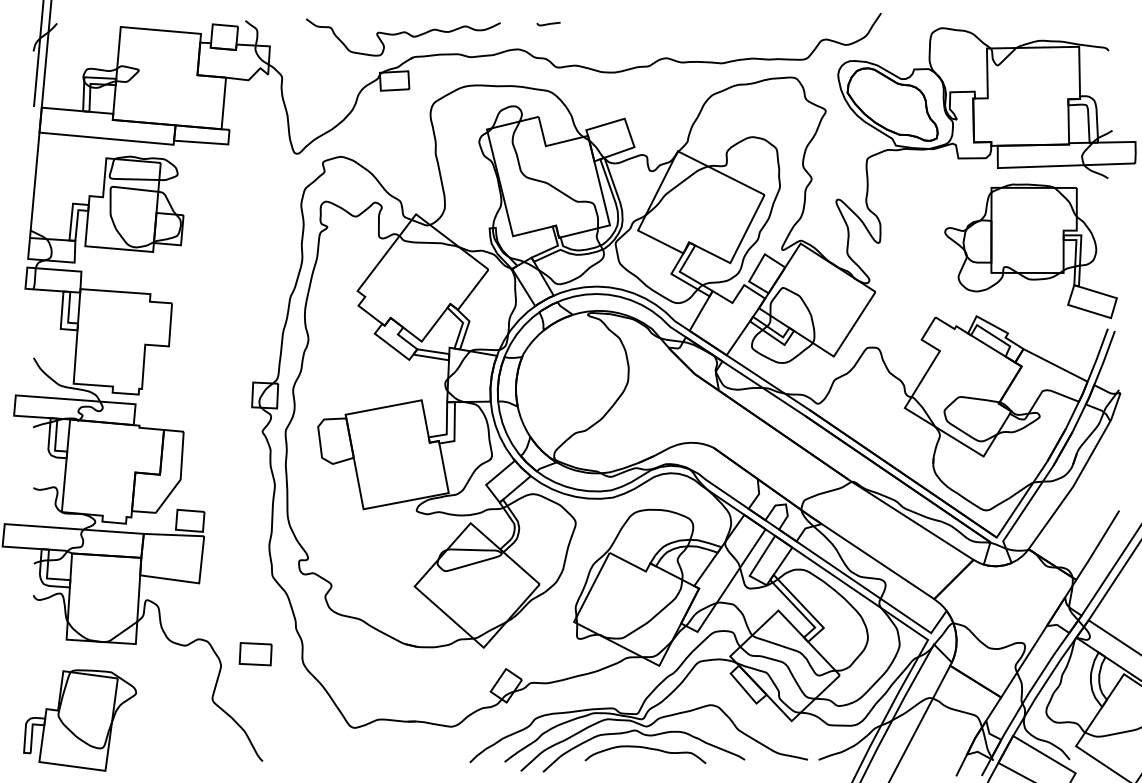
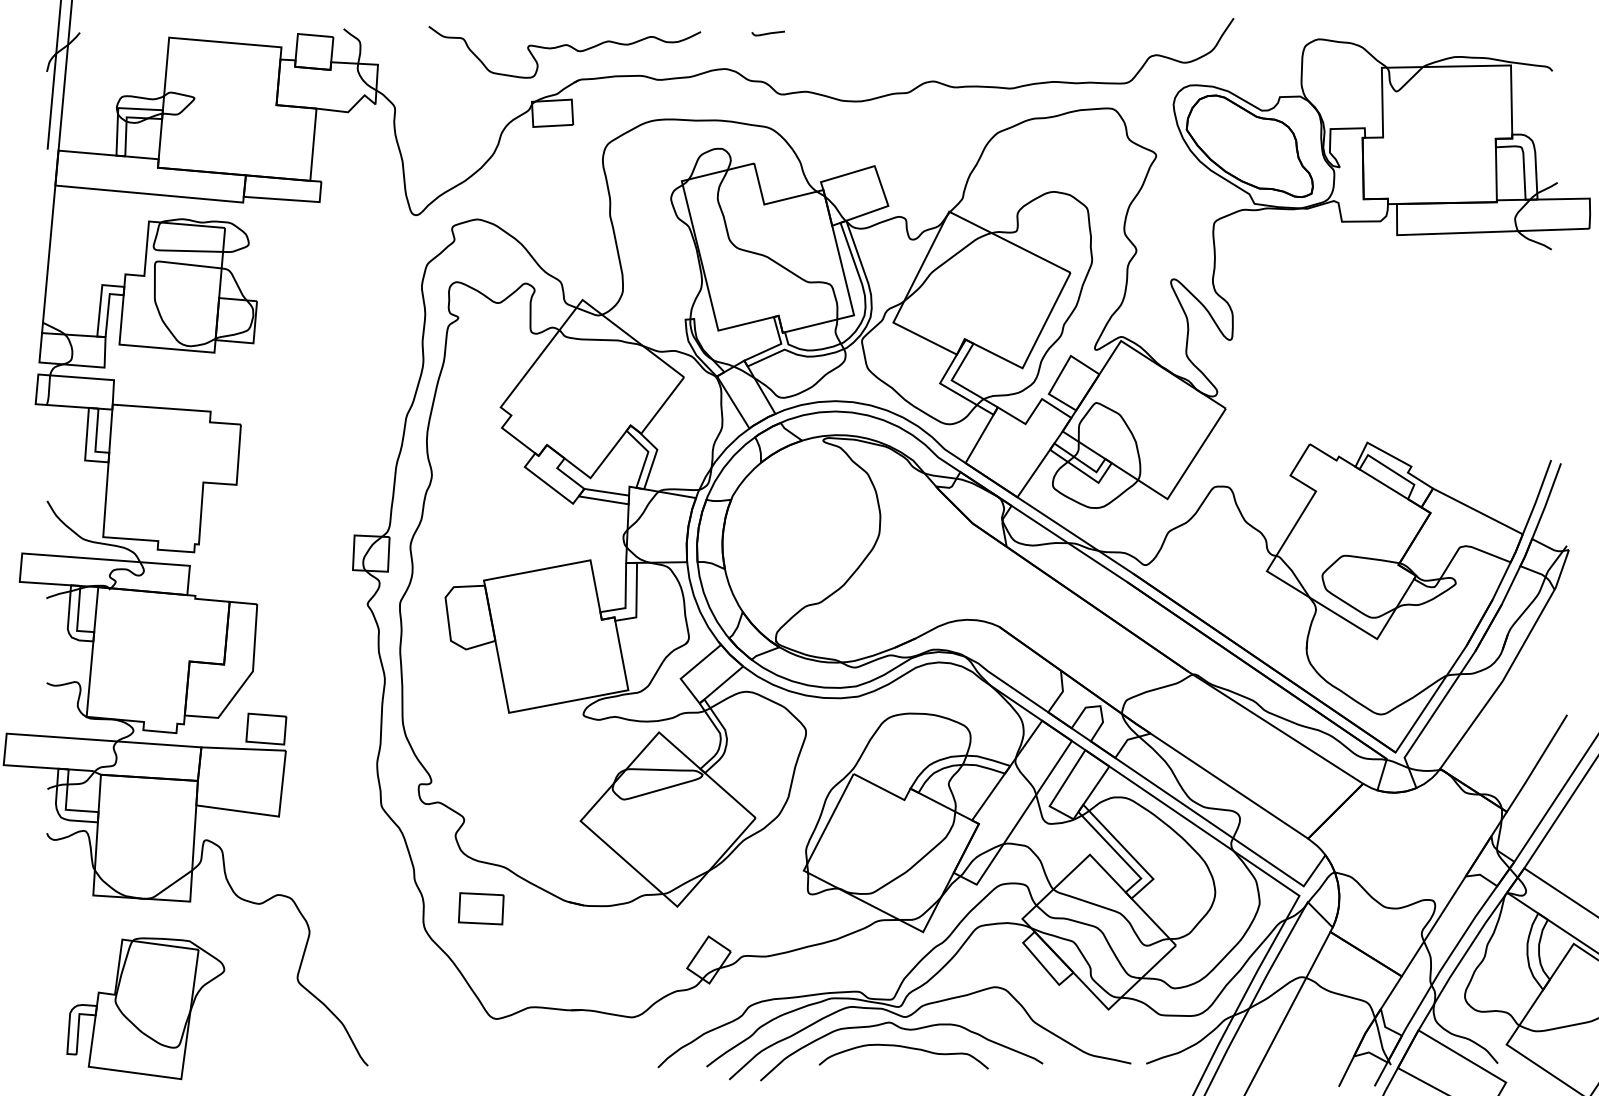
part: (1030, 251) -> (1442, 351), removed
part: (255, 654) -> (480, 909), moved
part: (80, 720) -> (146, 1008), moved

